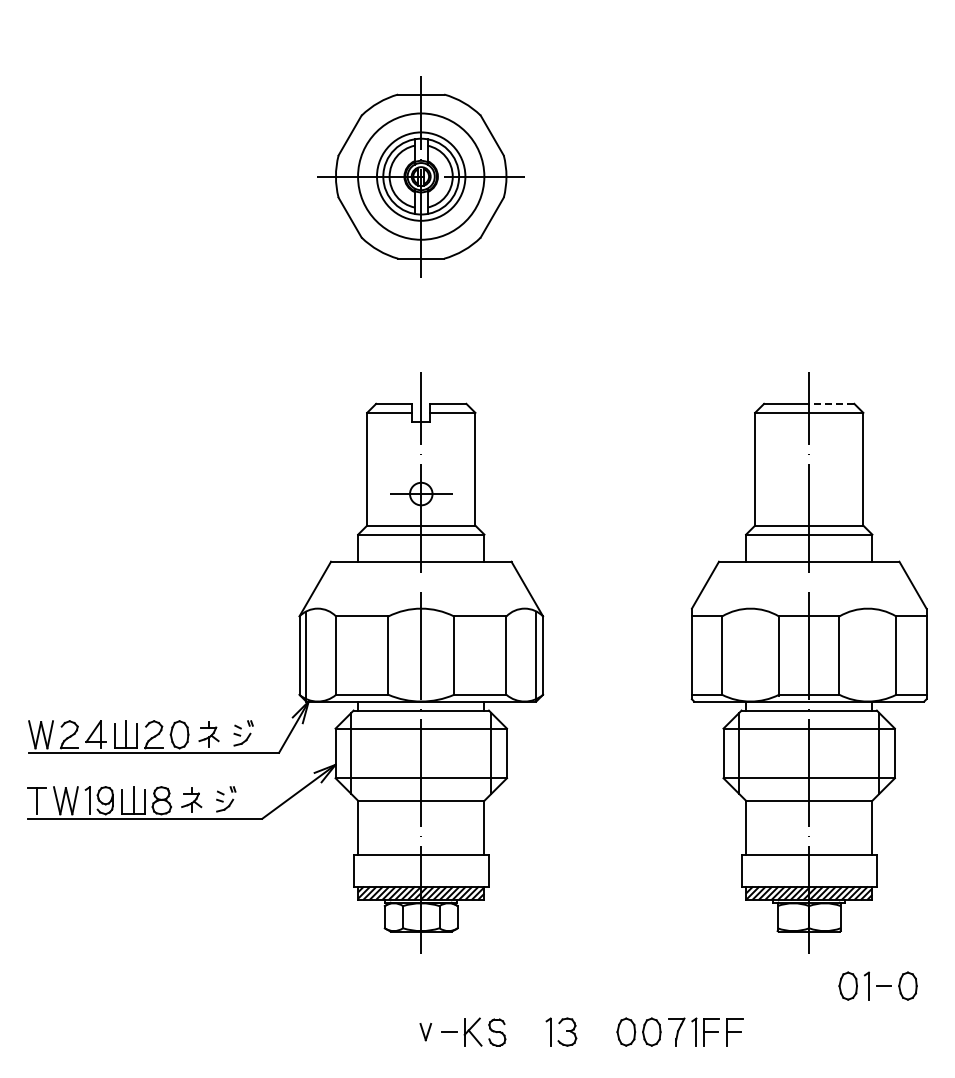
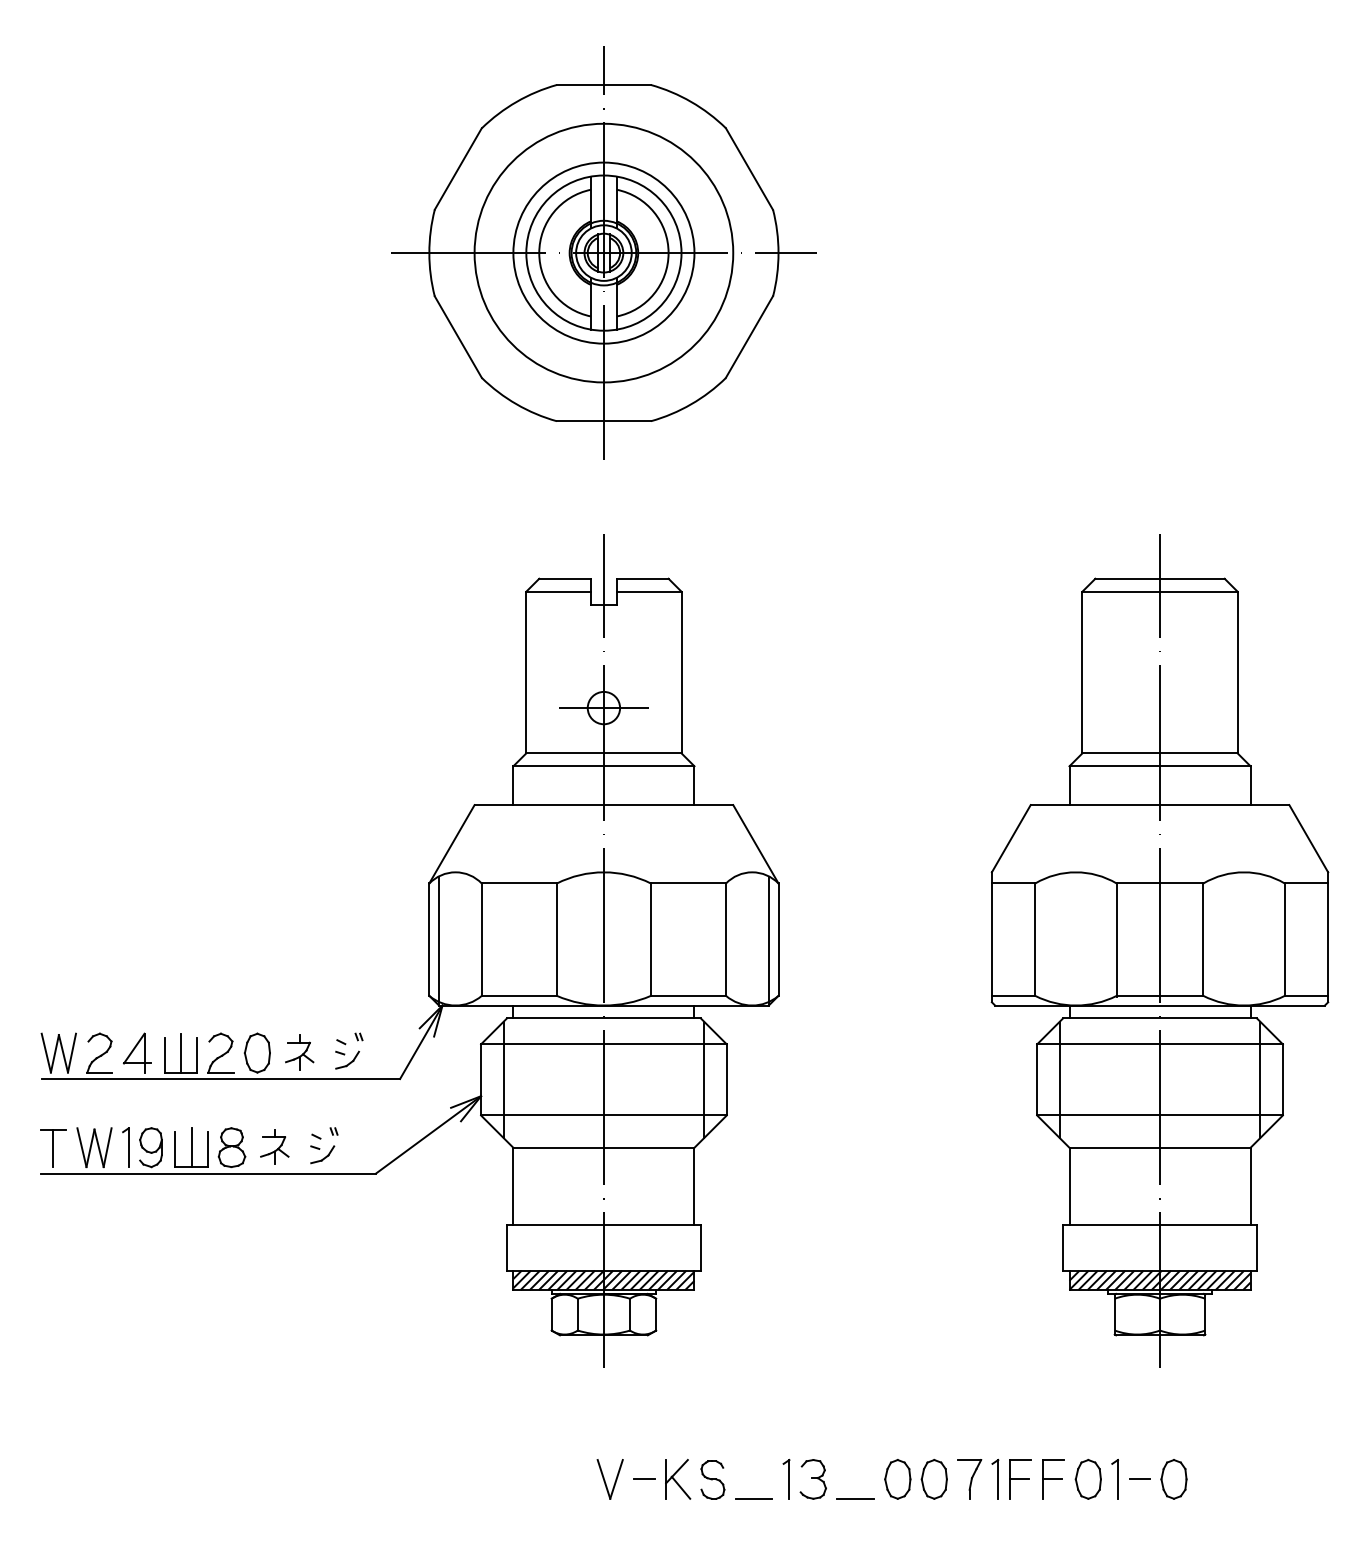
part: (420, 176) -> (602, 252), size x1.43
line: (831, 403) -> (1191, 578), dashed -> solid
part: (877, 985) -> (1130, 1478), moved
part: (425, 1031) -> (609, 1478), size x1.67
line: (525, 1045) -> (753, 1498), added
line: (596, 1045) -> (855, 1498), added

